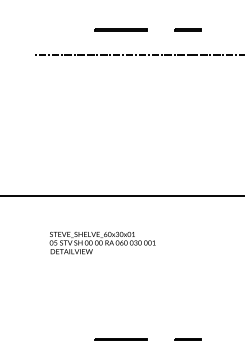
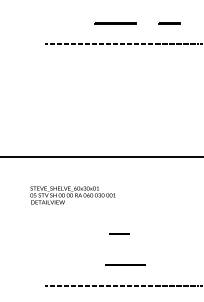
text: (102, 243) -> (72, 195), moved
line: (120, 338) -> (125, 264), moved
line: (187, 338) -> (119, 233), moved

